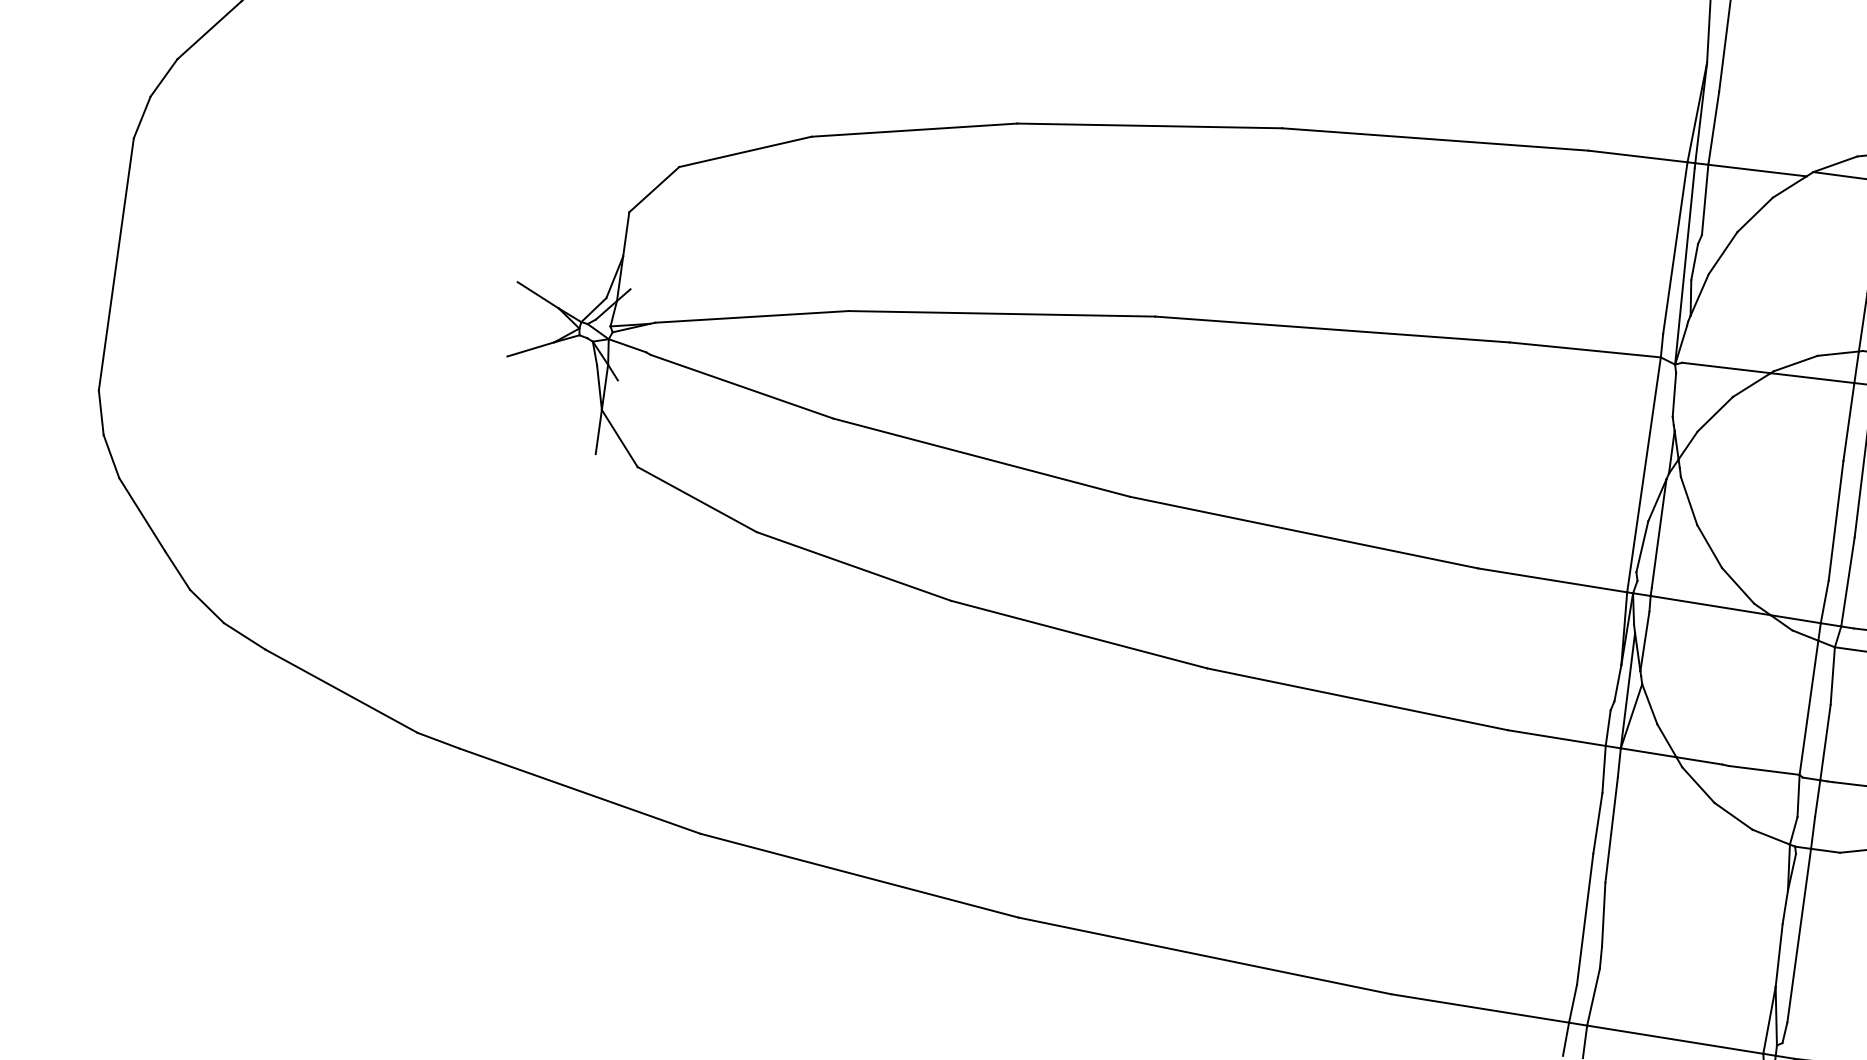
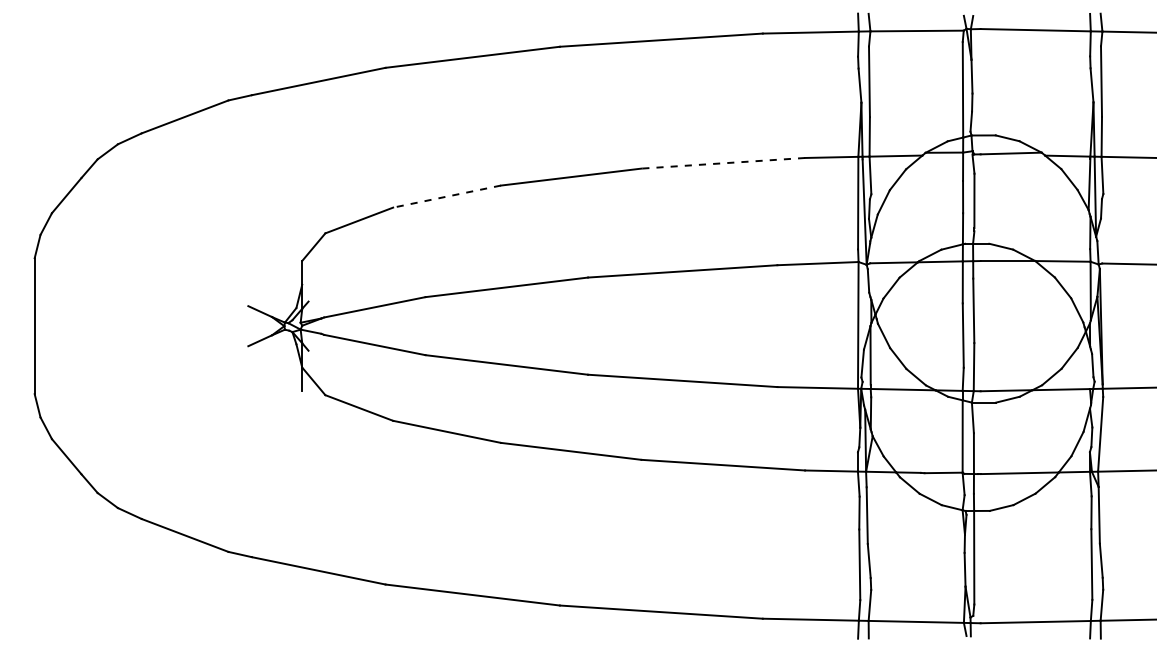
line: (913, 129) -> (446, 196), solid -> dashed
line: (1435, 139) -> (723, 163), solid -> dashed

